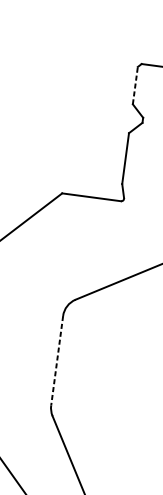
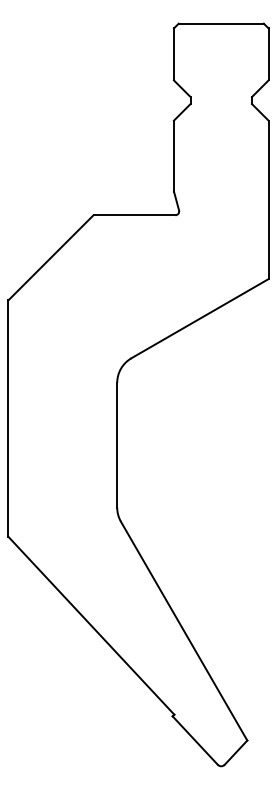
line: (135, 84) -> (173, 53), dashed -> solid
line: (57, 360) -> (117, 445), dashed -> solid

